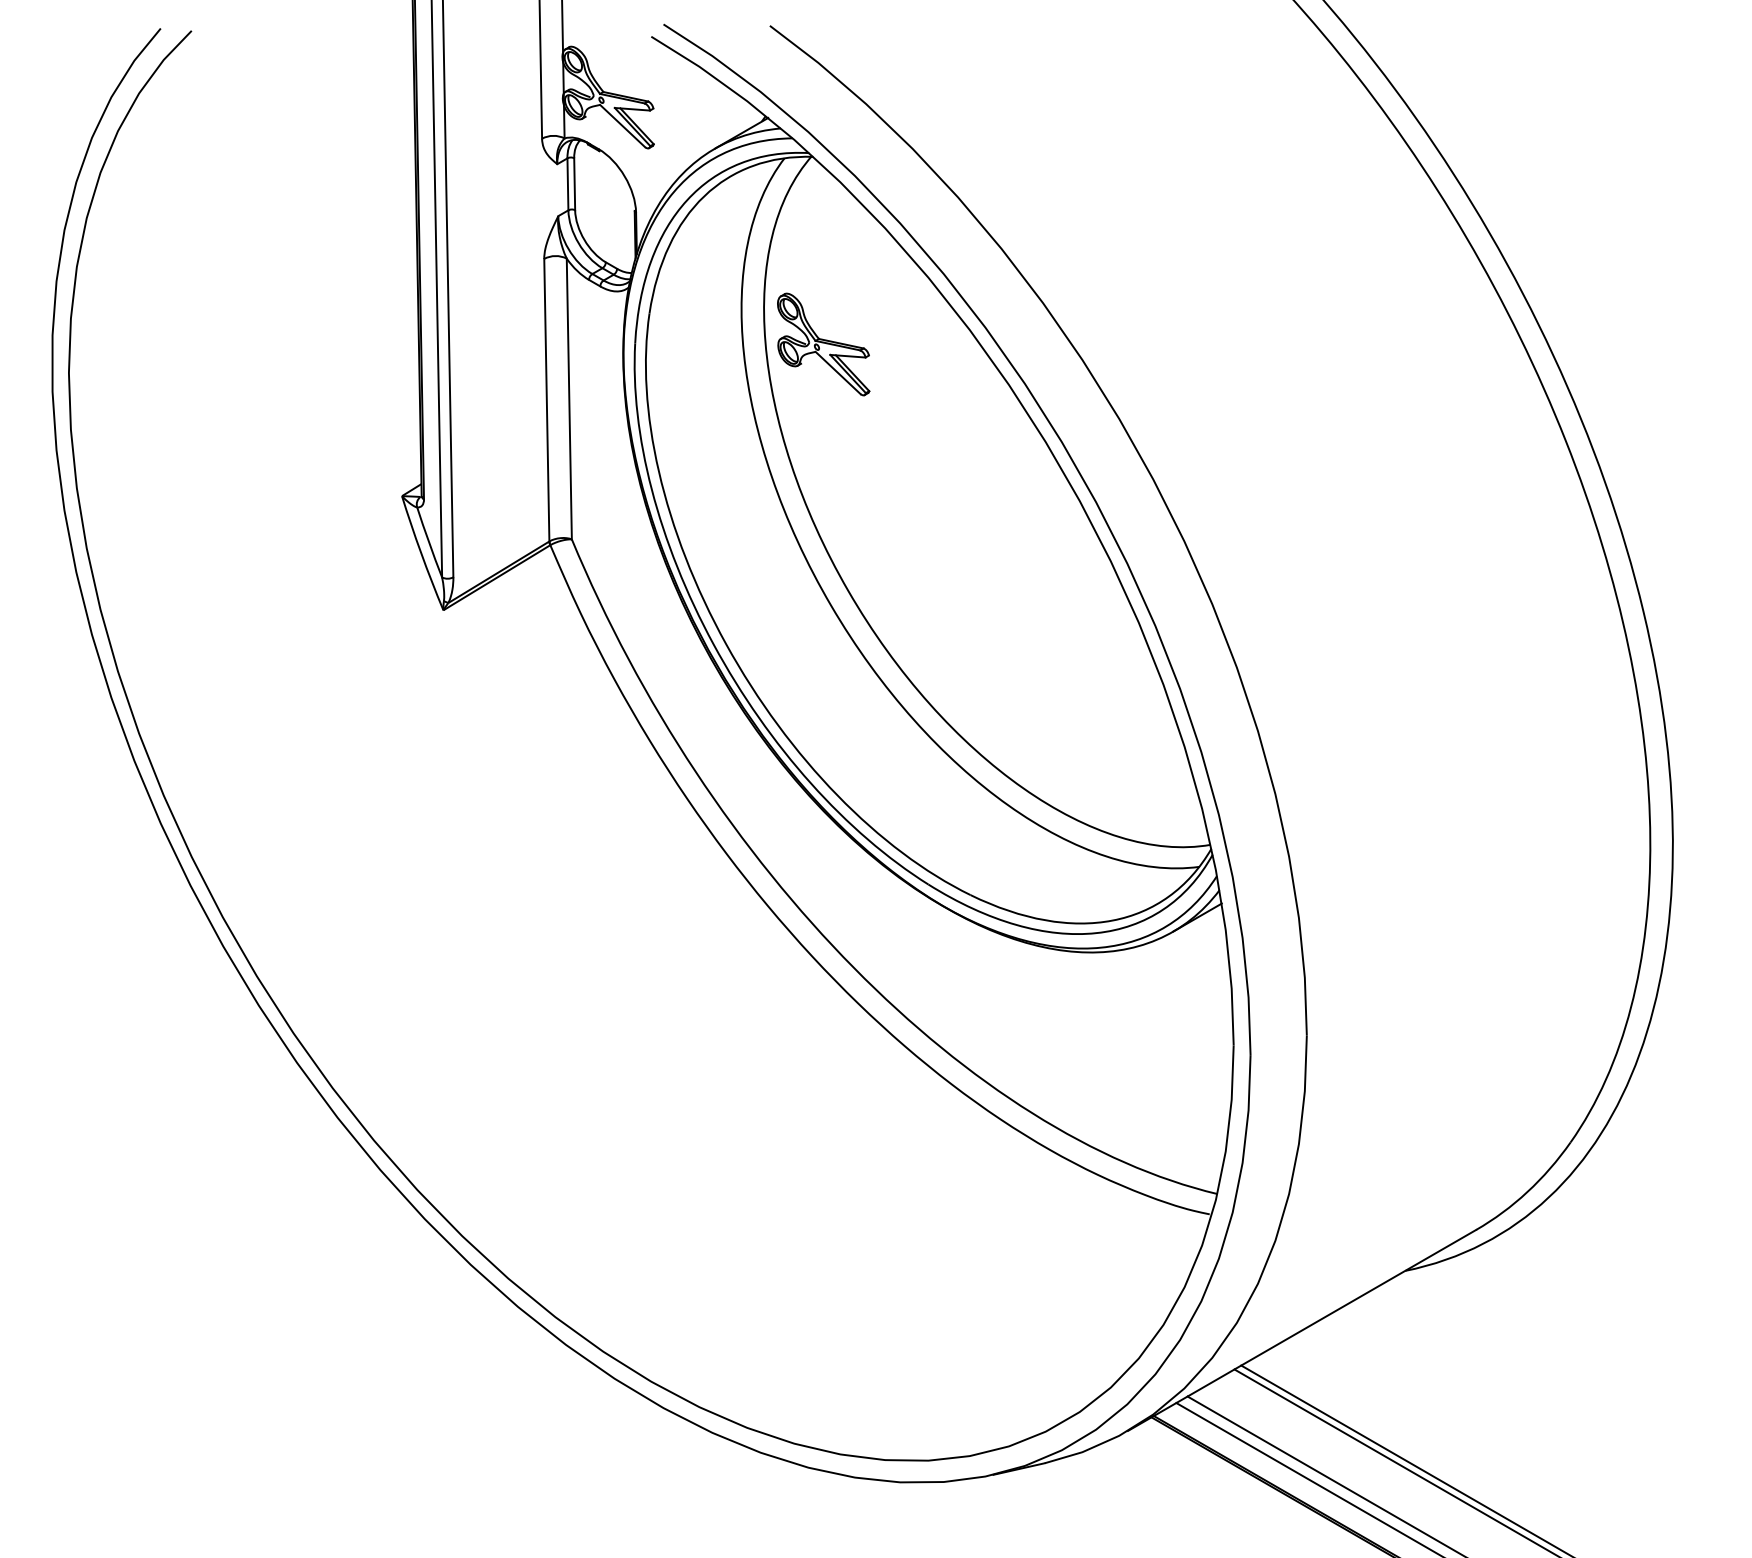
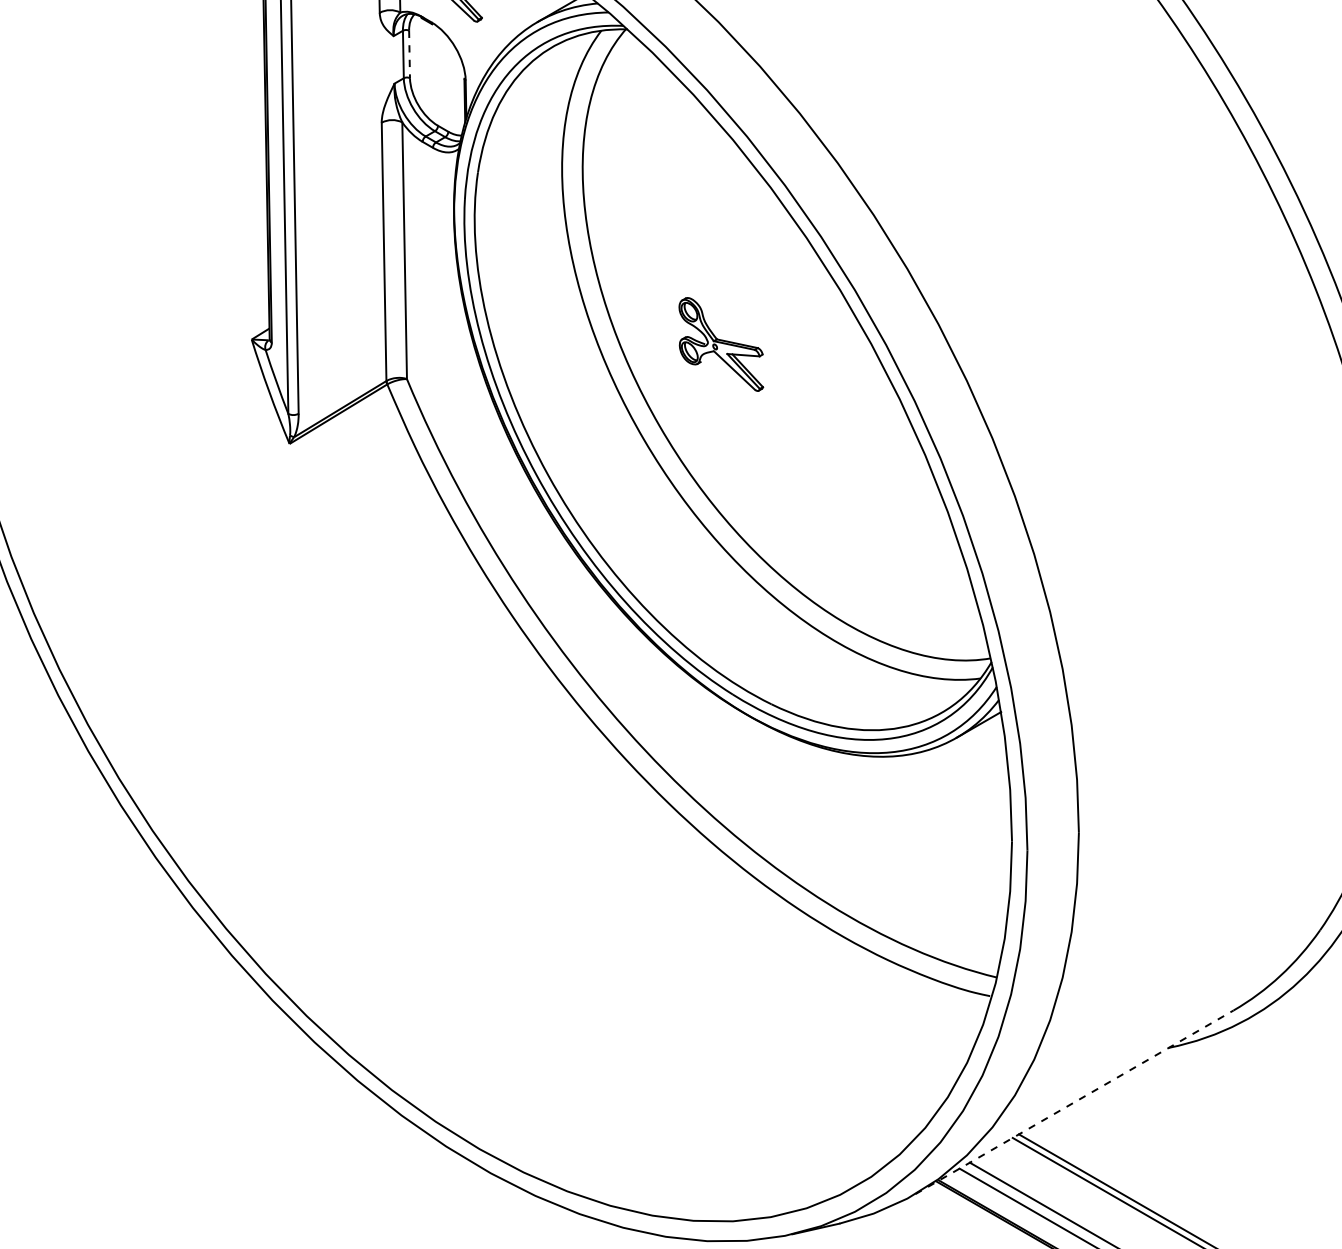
line: (574, 184) -> (409, 54), solid -> dashed
part: (823, 344) -> (721, 344), moved
line: (1302, 1330) -> (1074, 1102), solid -> dashed

